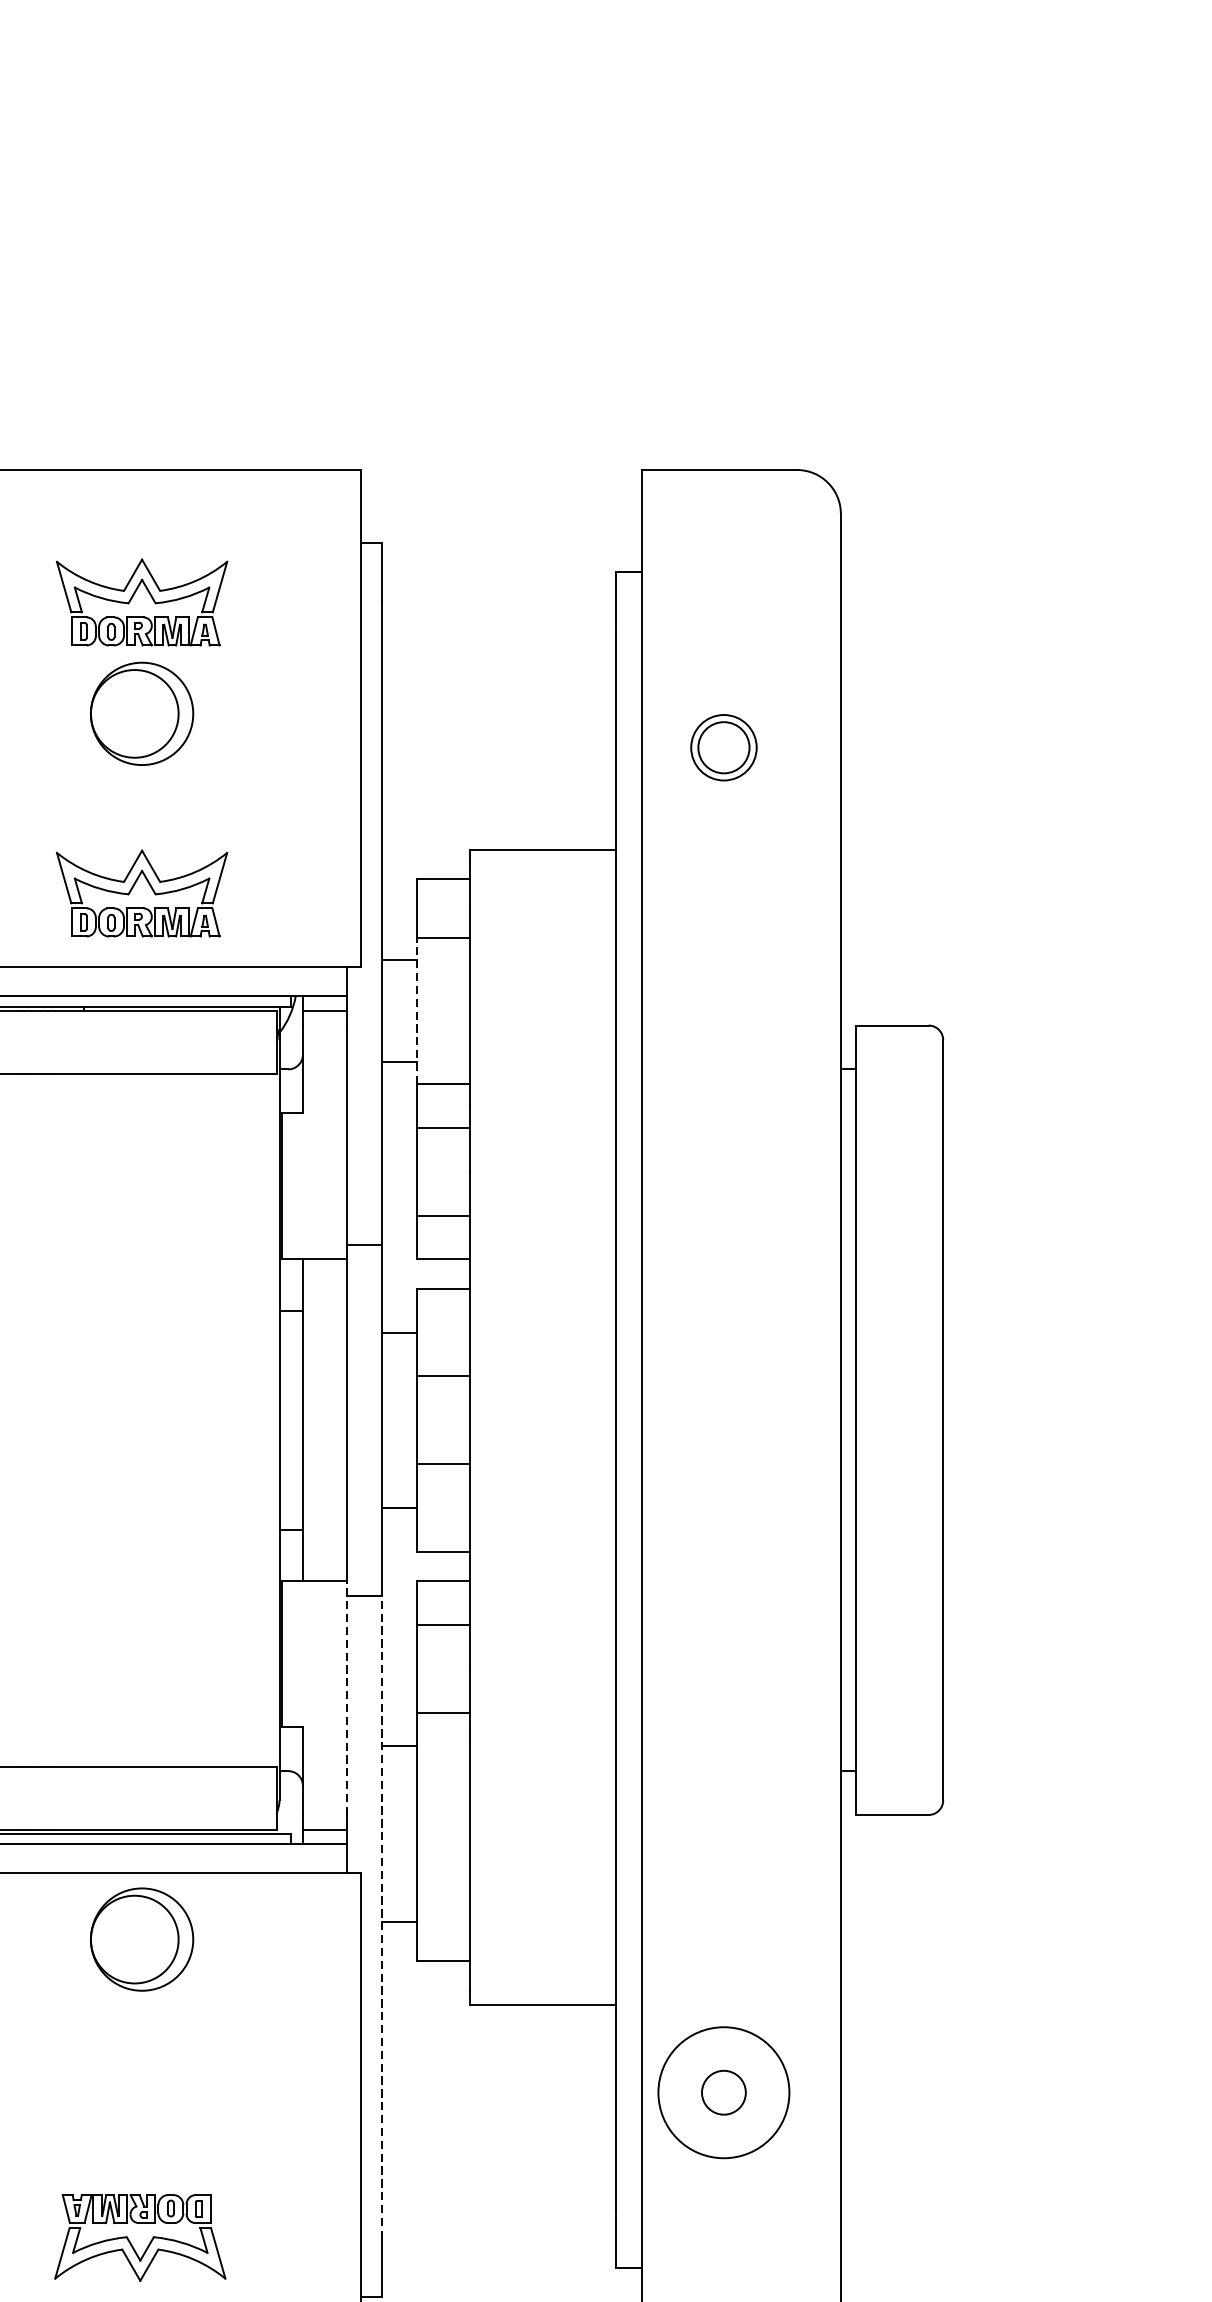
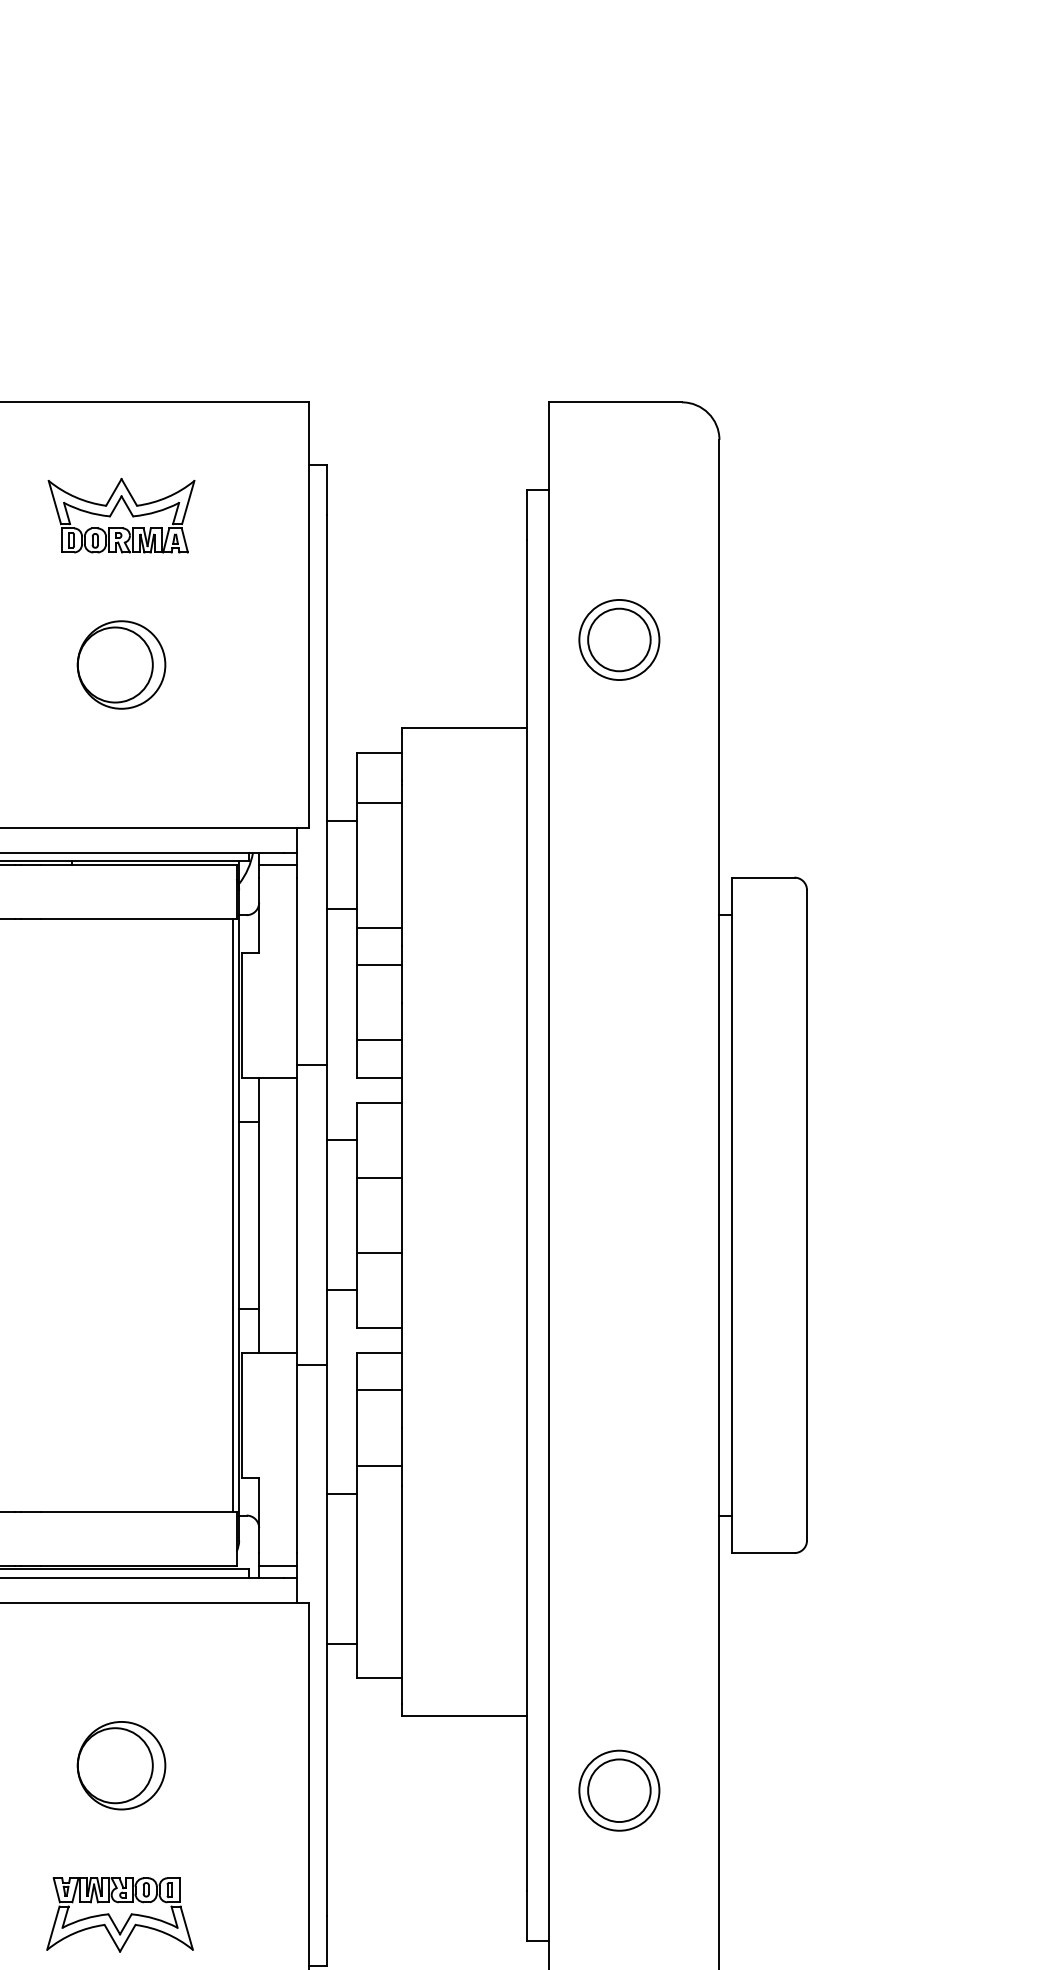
part: (141, 713) -> (121, 664), moved
part: (724, 747) -> (619, 639), size x1.43
part: (134, 886) -> (115, 758), removed
line: (416, 1011) -> (356, 865), dashed -> solid
line: (271, 1419) -> (232, 1214), added
line: (346, 1697) -> (296, 1452), dashed -> solid
line: (381, 1917) -> (326, 1640), dashed -> solid
part: (141, 1939) -> (121, 1765), moved
circle: (724, 2092) -> (619, 1790), size x0.71
circle: (724, 2092) -> (619, 1790), size x1.67

